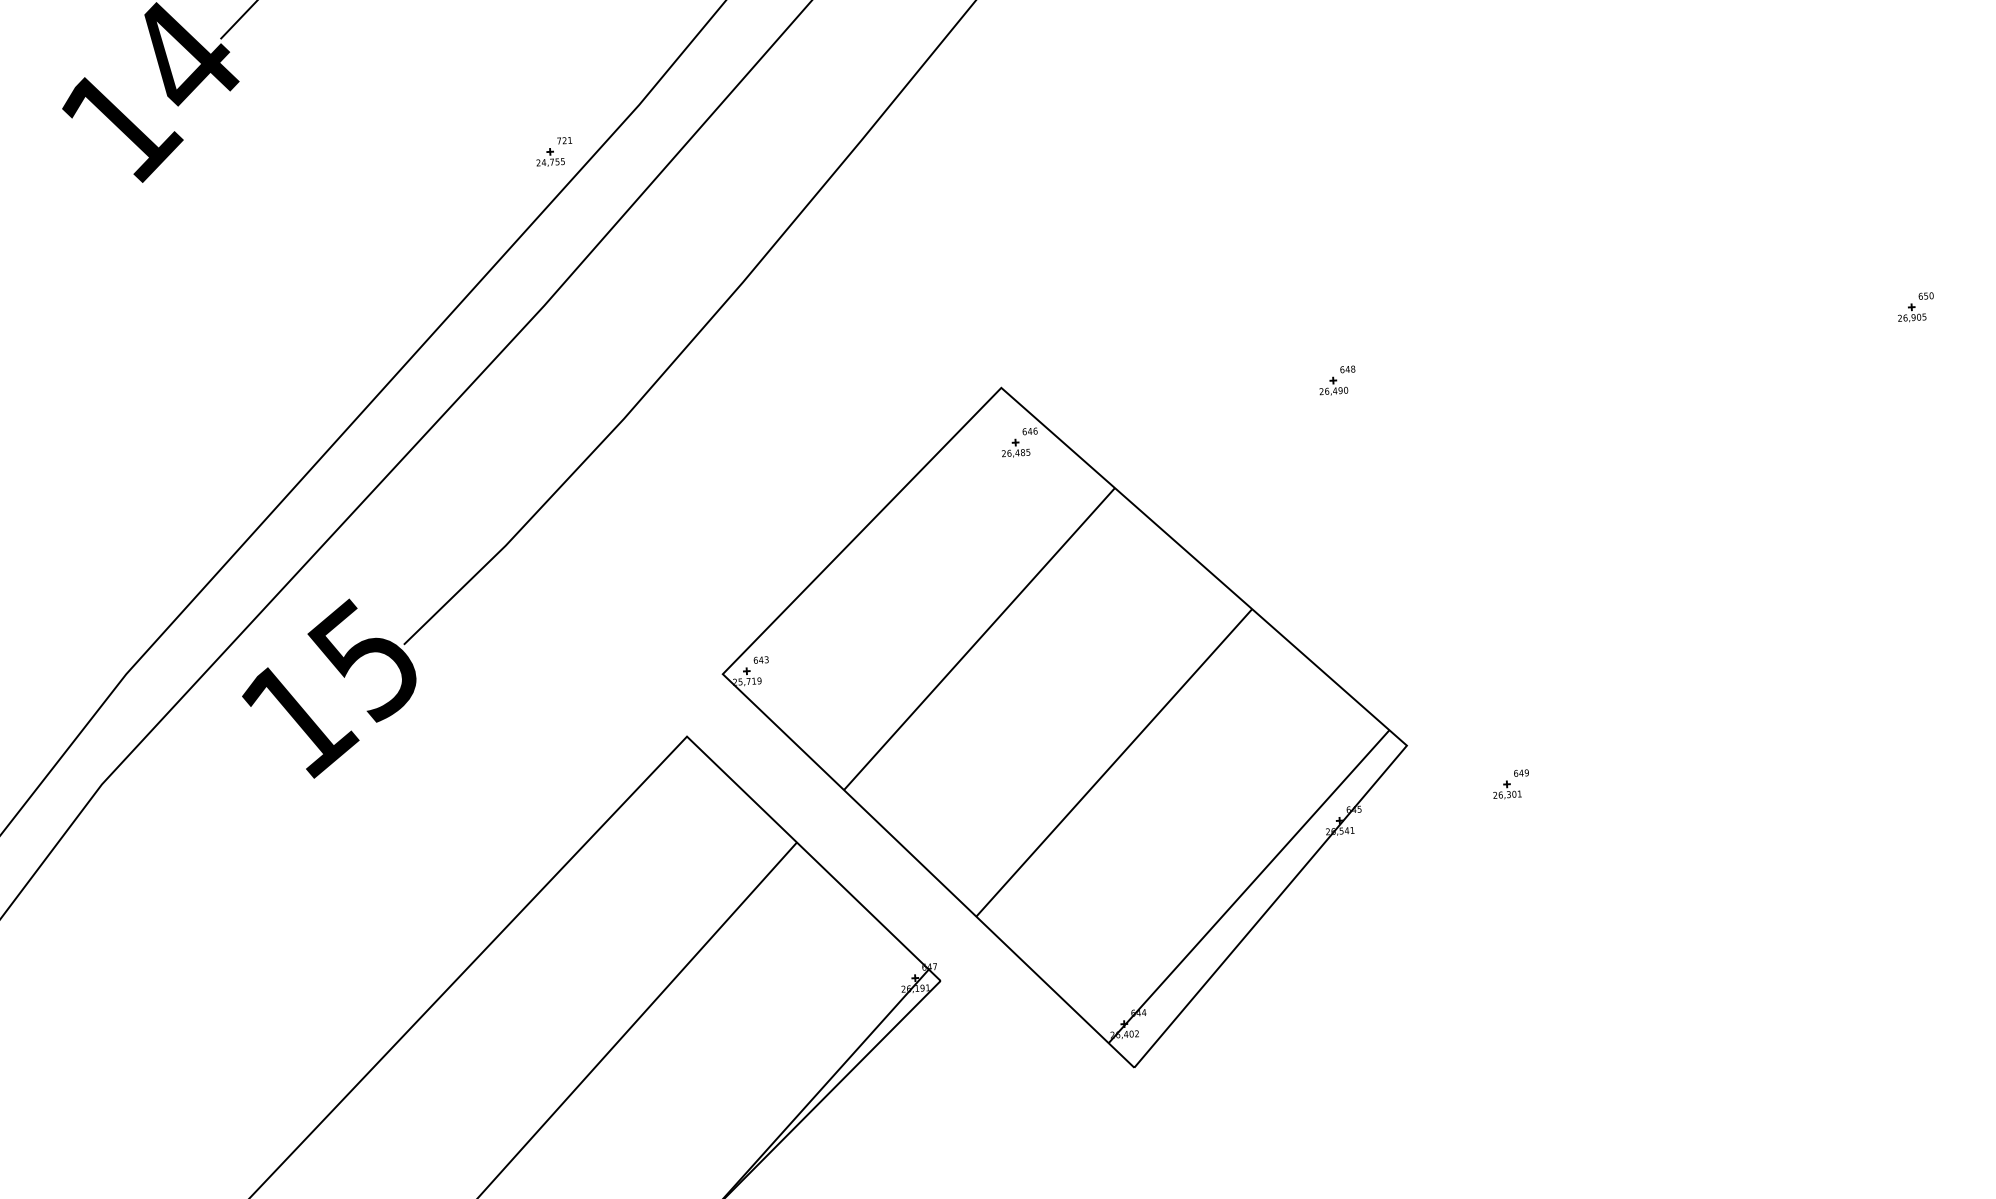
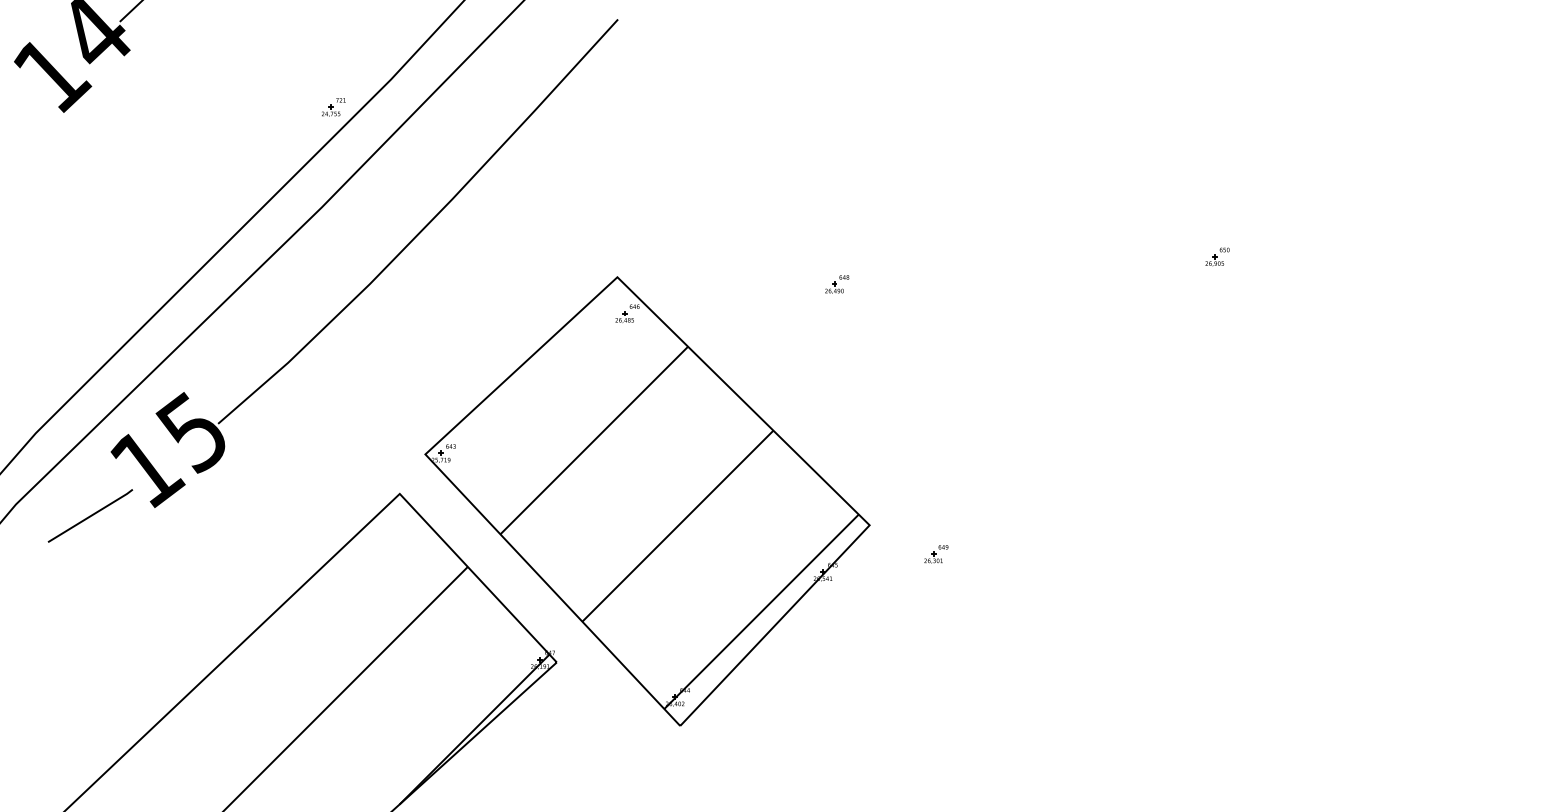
line: (216, 795) -> (90, 515), added

